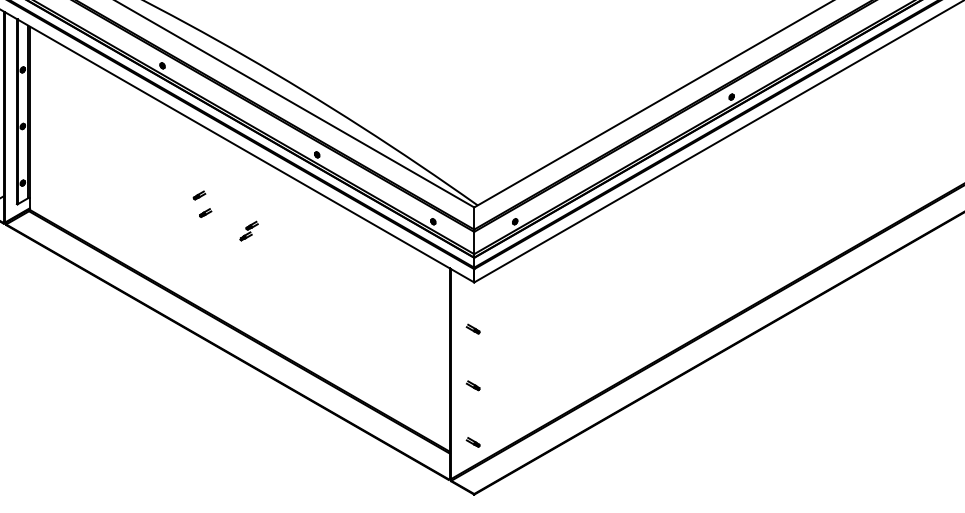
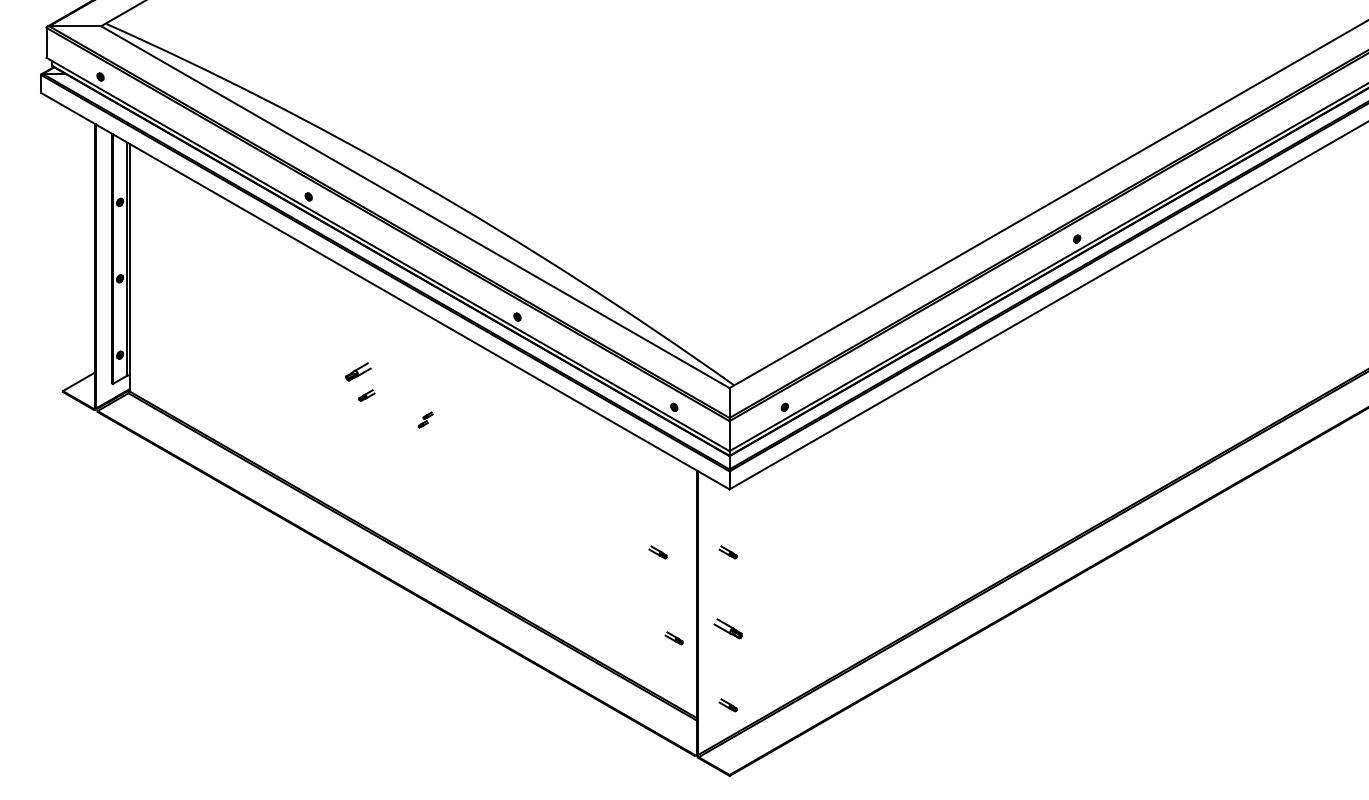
part: (199, 195) -> (358, 371), size x1.6
part: (249, 230) -> (425, 419), size x0.6
part: (420, 329) -> (657, 552), added
part: (472, 385) -> (727, 628), size x1.6
part: (432, 392) -> (673, 638), added

